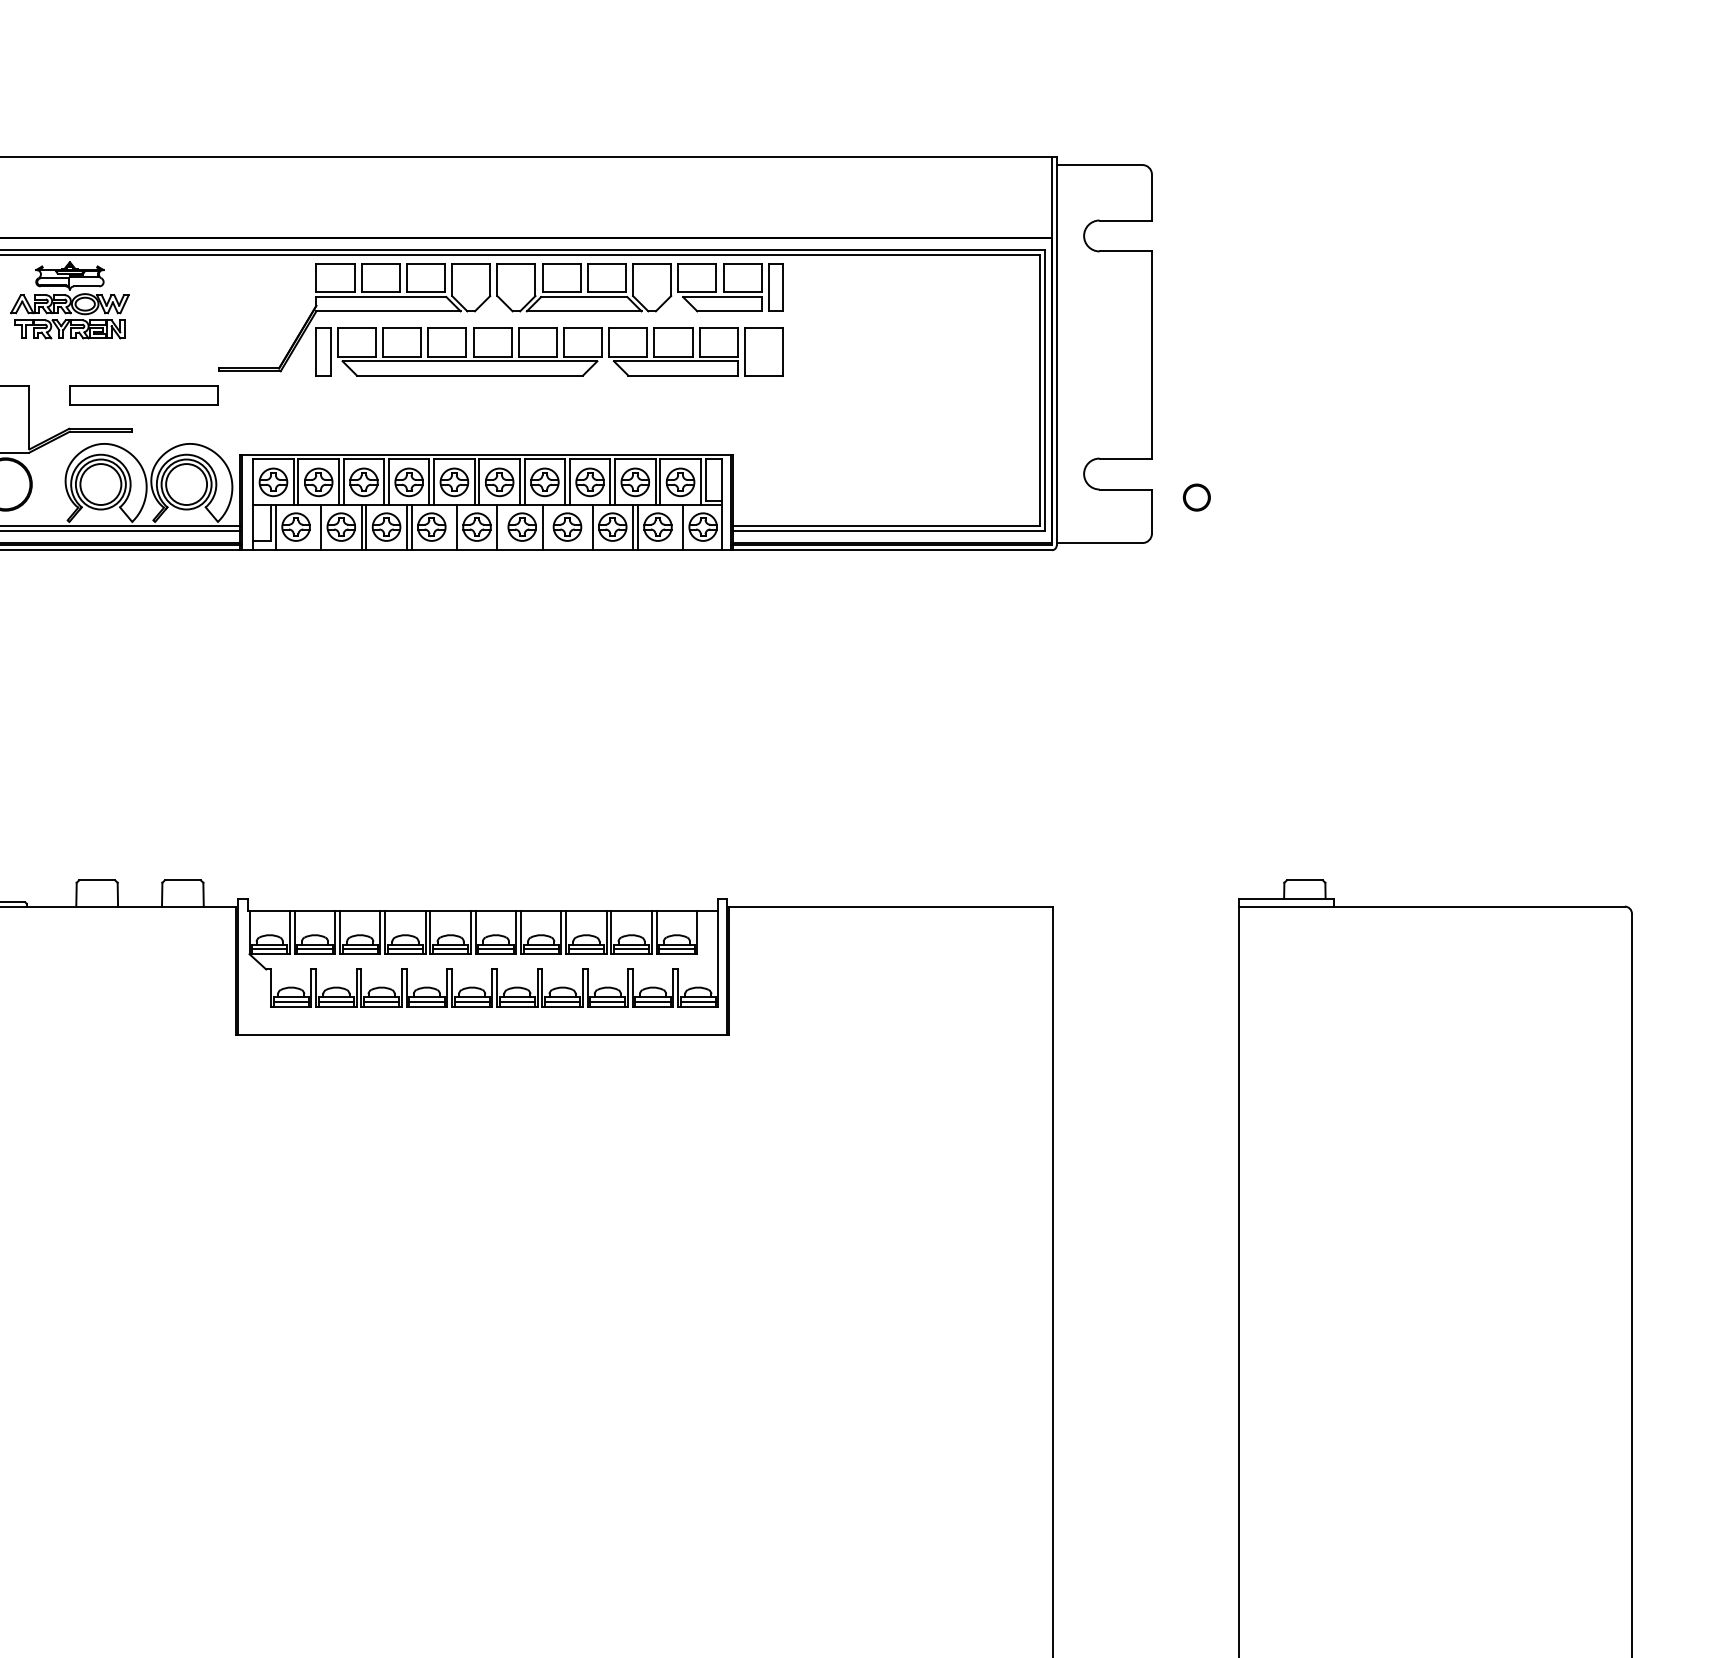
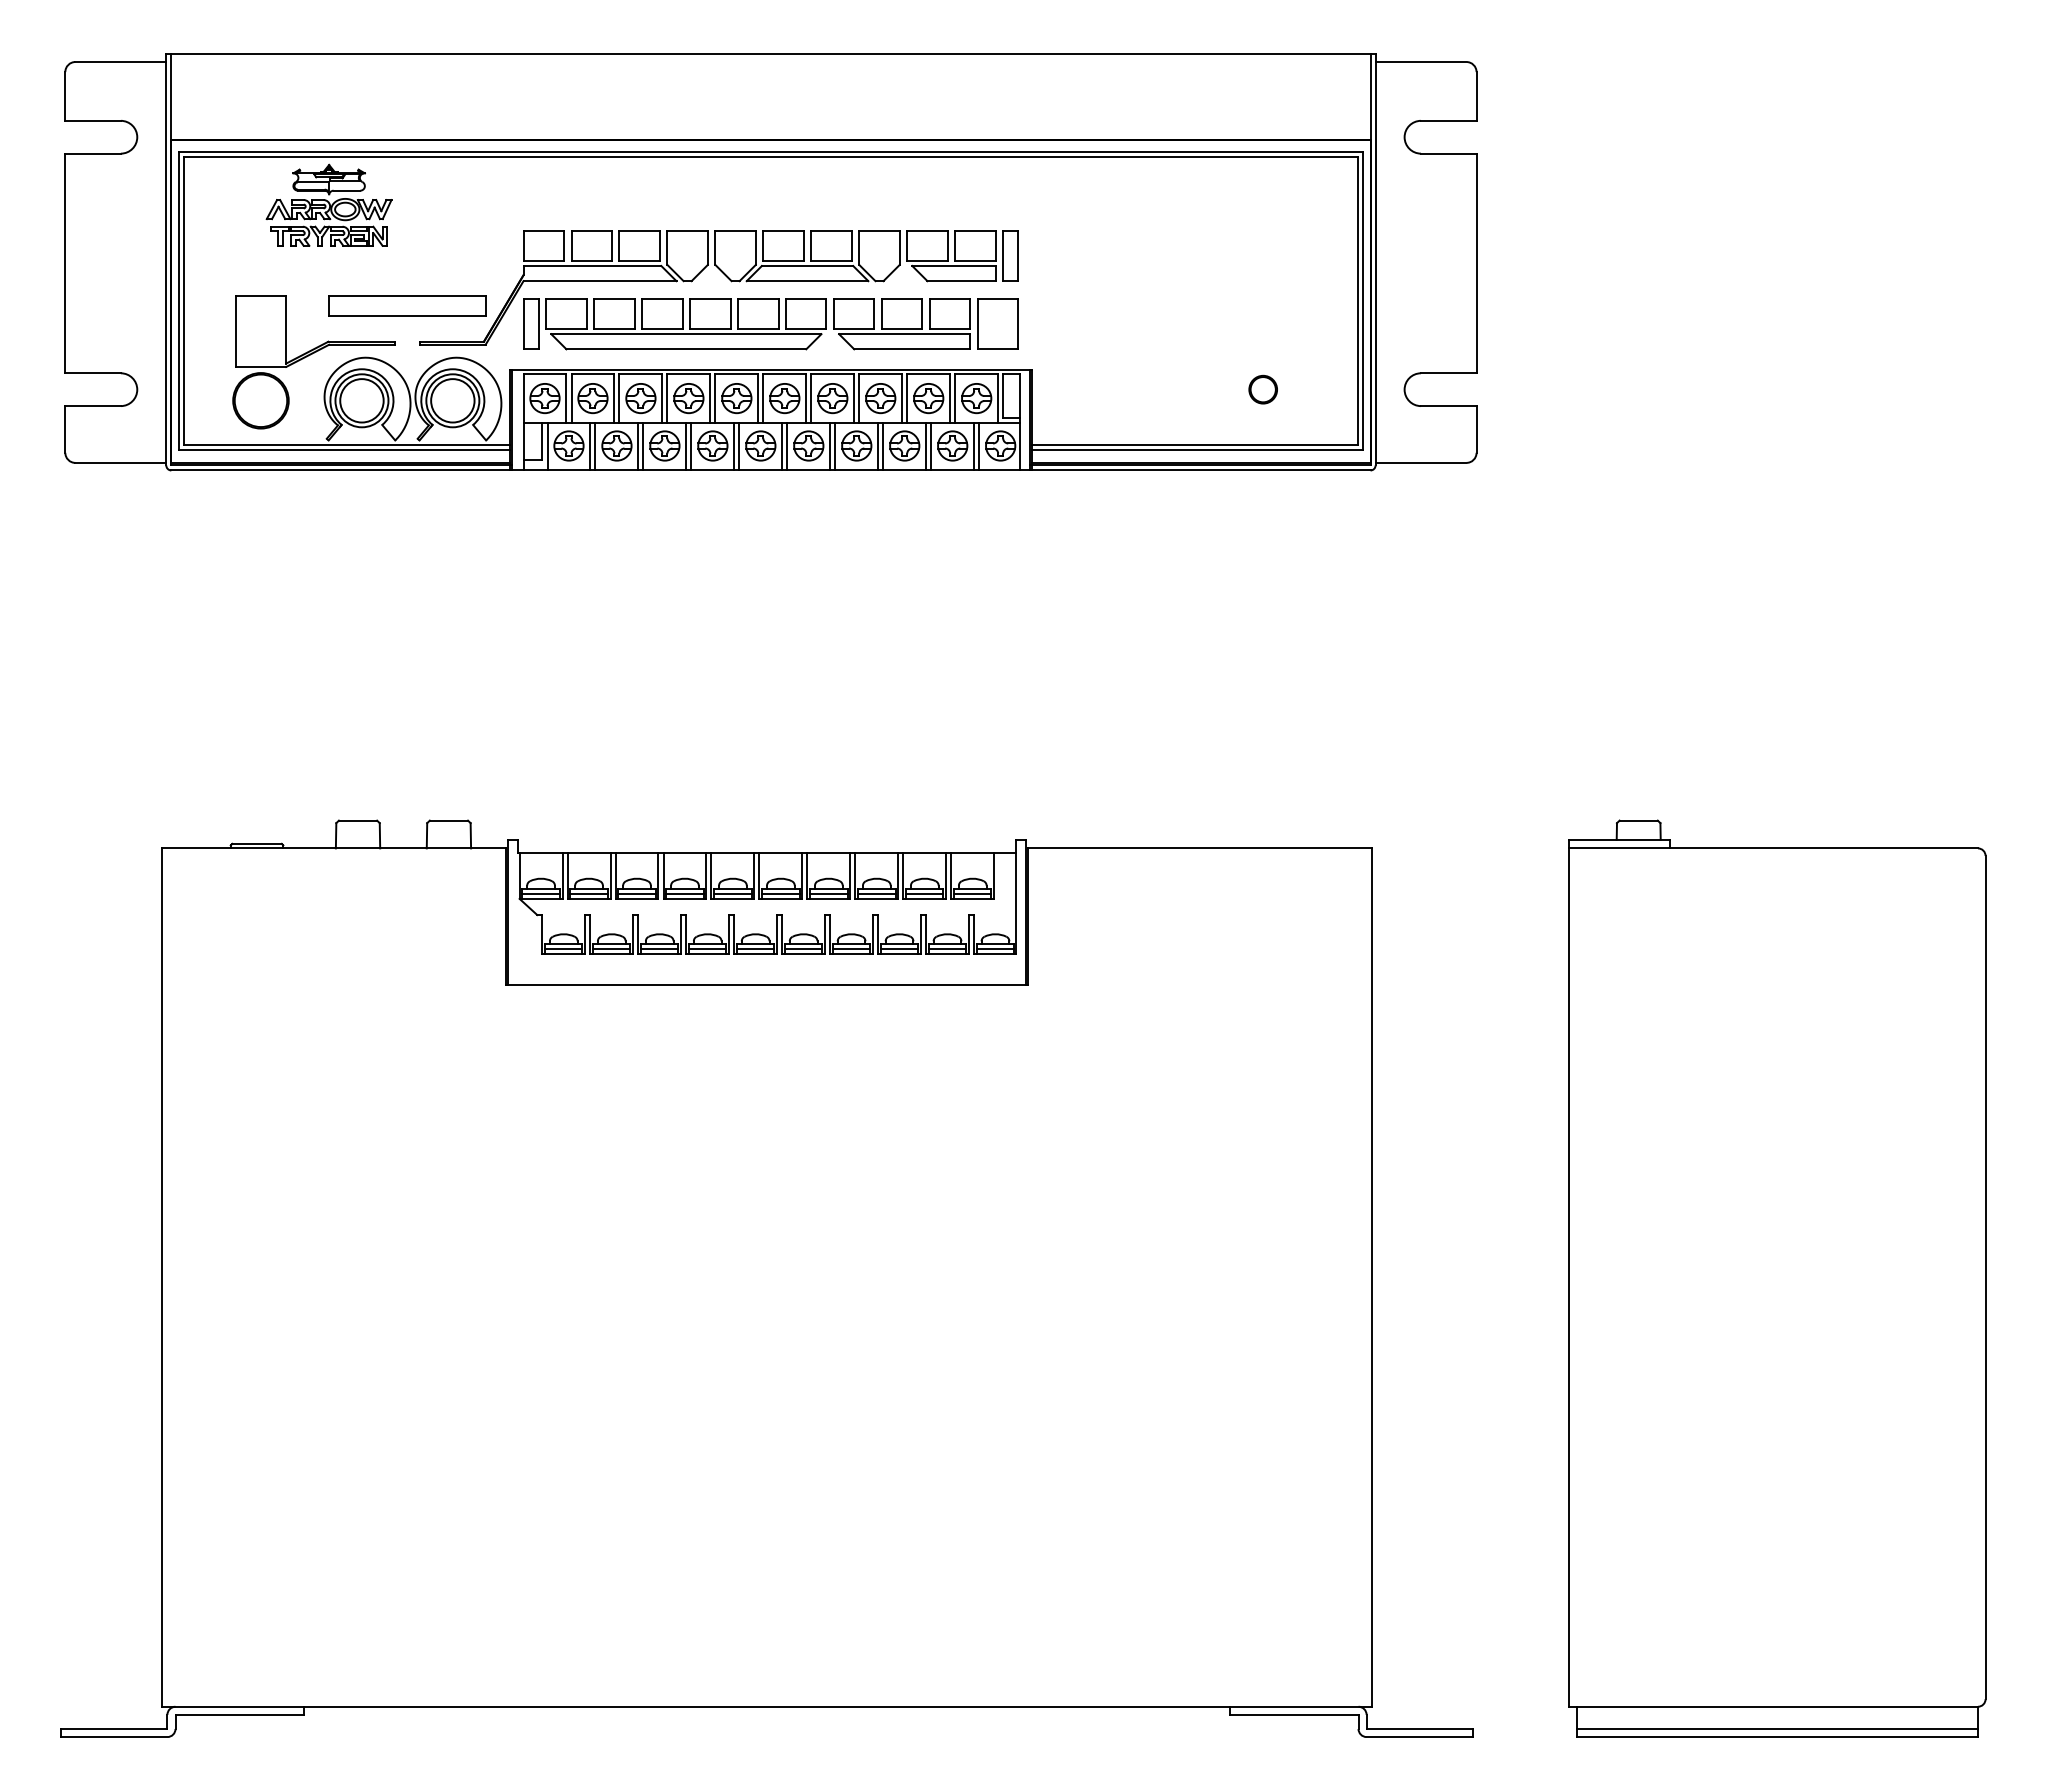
part: (500, 327) -> (718, 298), moved
part: (1196, 497) -> (1262, 389), moved
line: (316, 527) -> (590, 446), added
line: (452, 527) -> (734, 446), added
line: (502, 527) -> (787, 446), added
line: (547, 527) -> (835, 446), added
line: (587, 527) -> (878, 446), added
line: (678, 527) -> (974, 446), added

